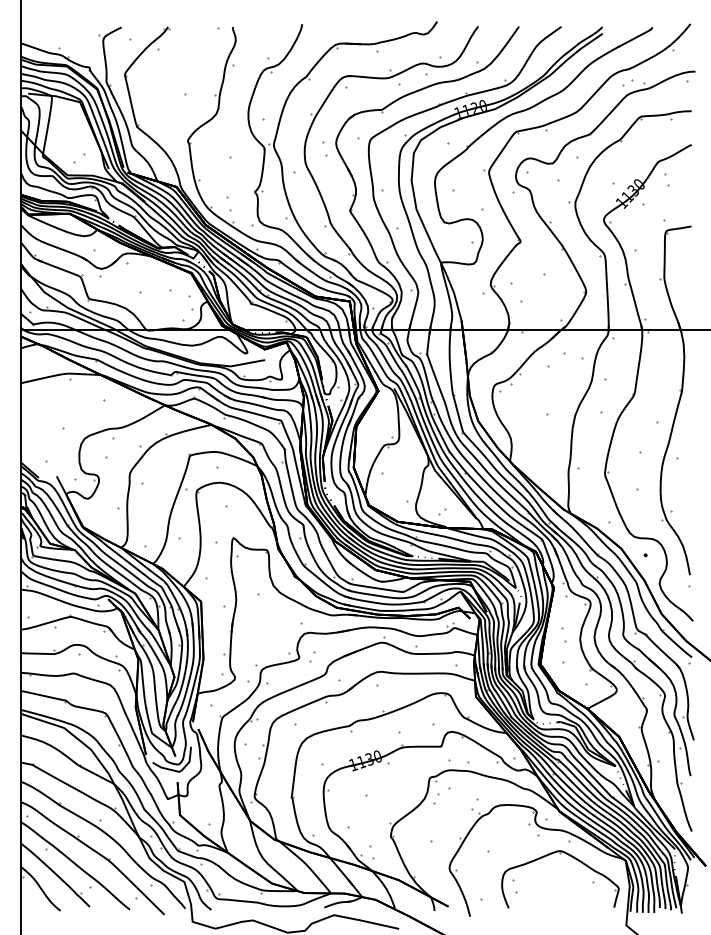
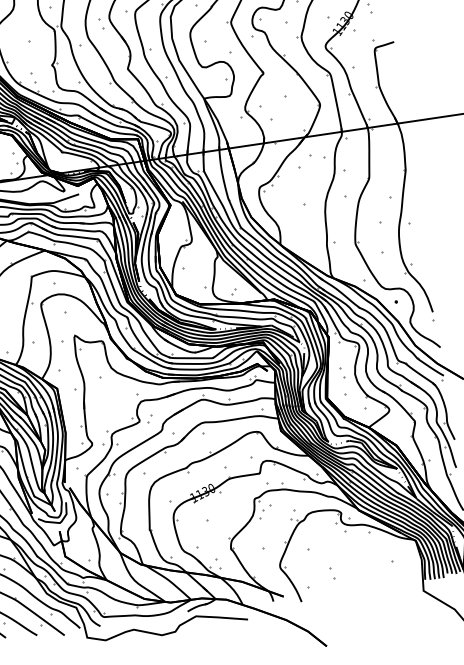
part: (571, 857) -> (373, 544), removed

